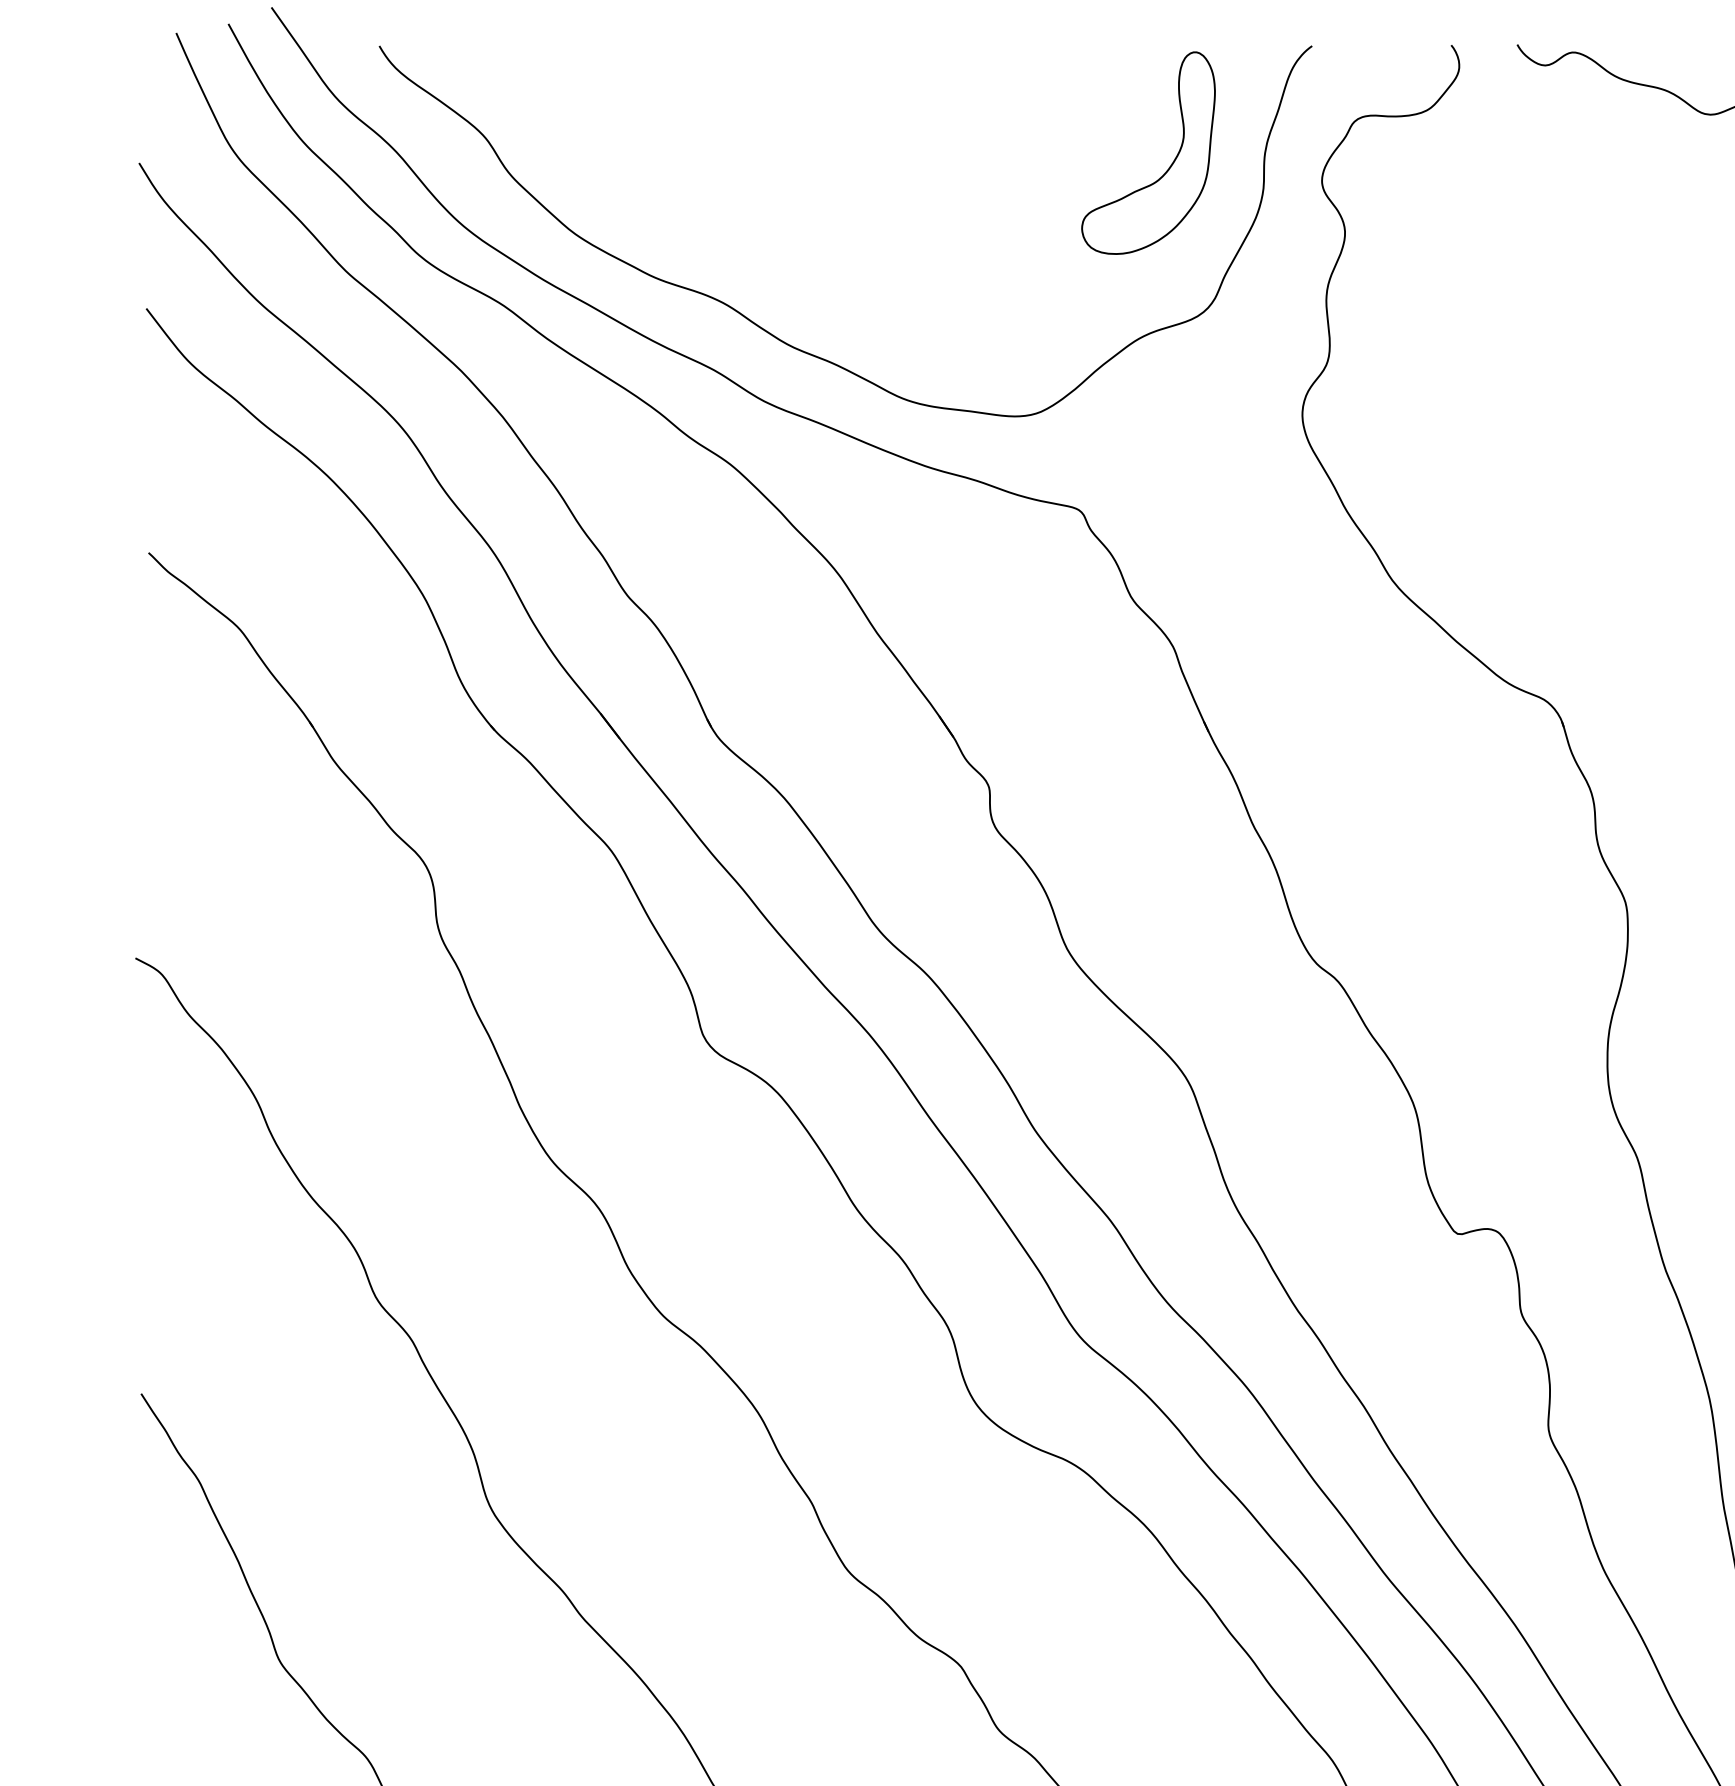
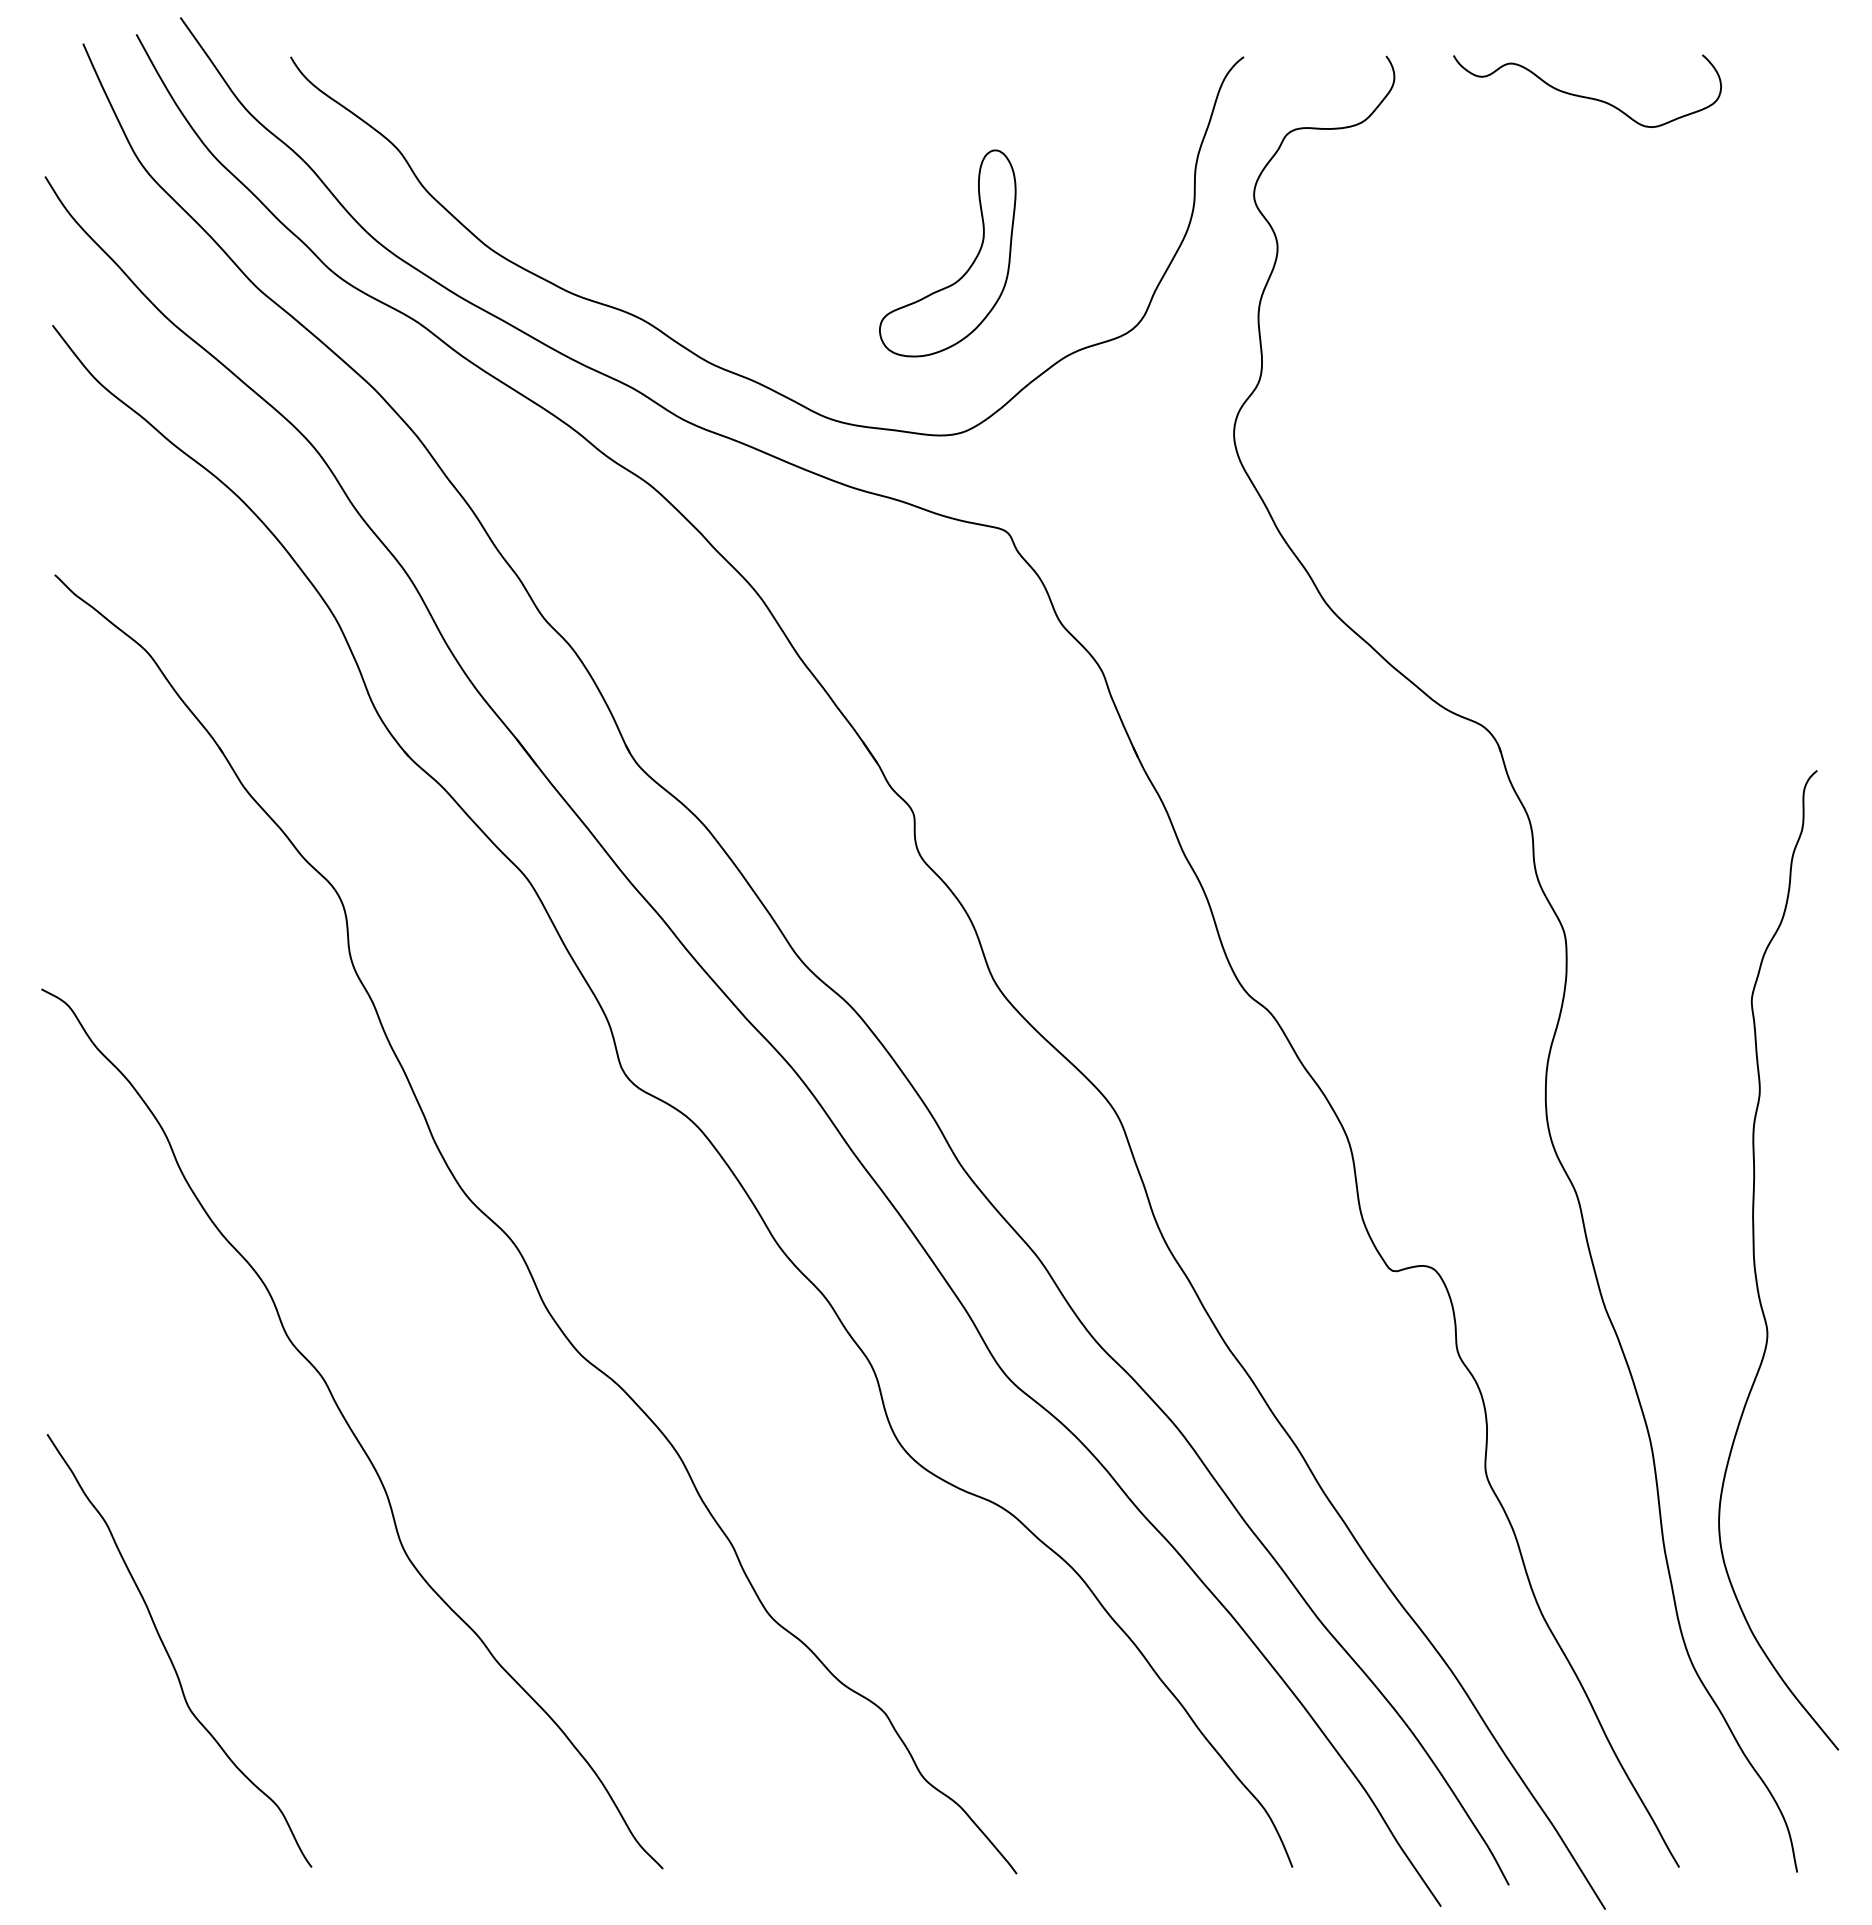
part: (1166, 169) -> (966, 270), moved

